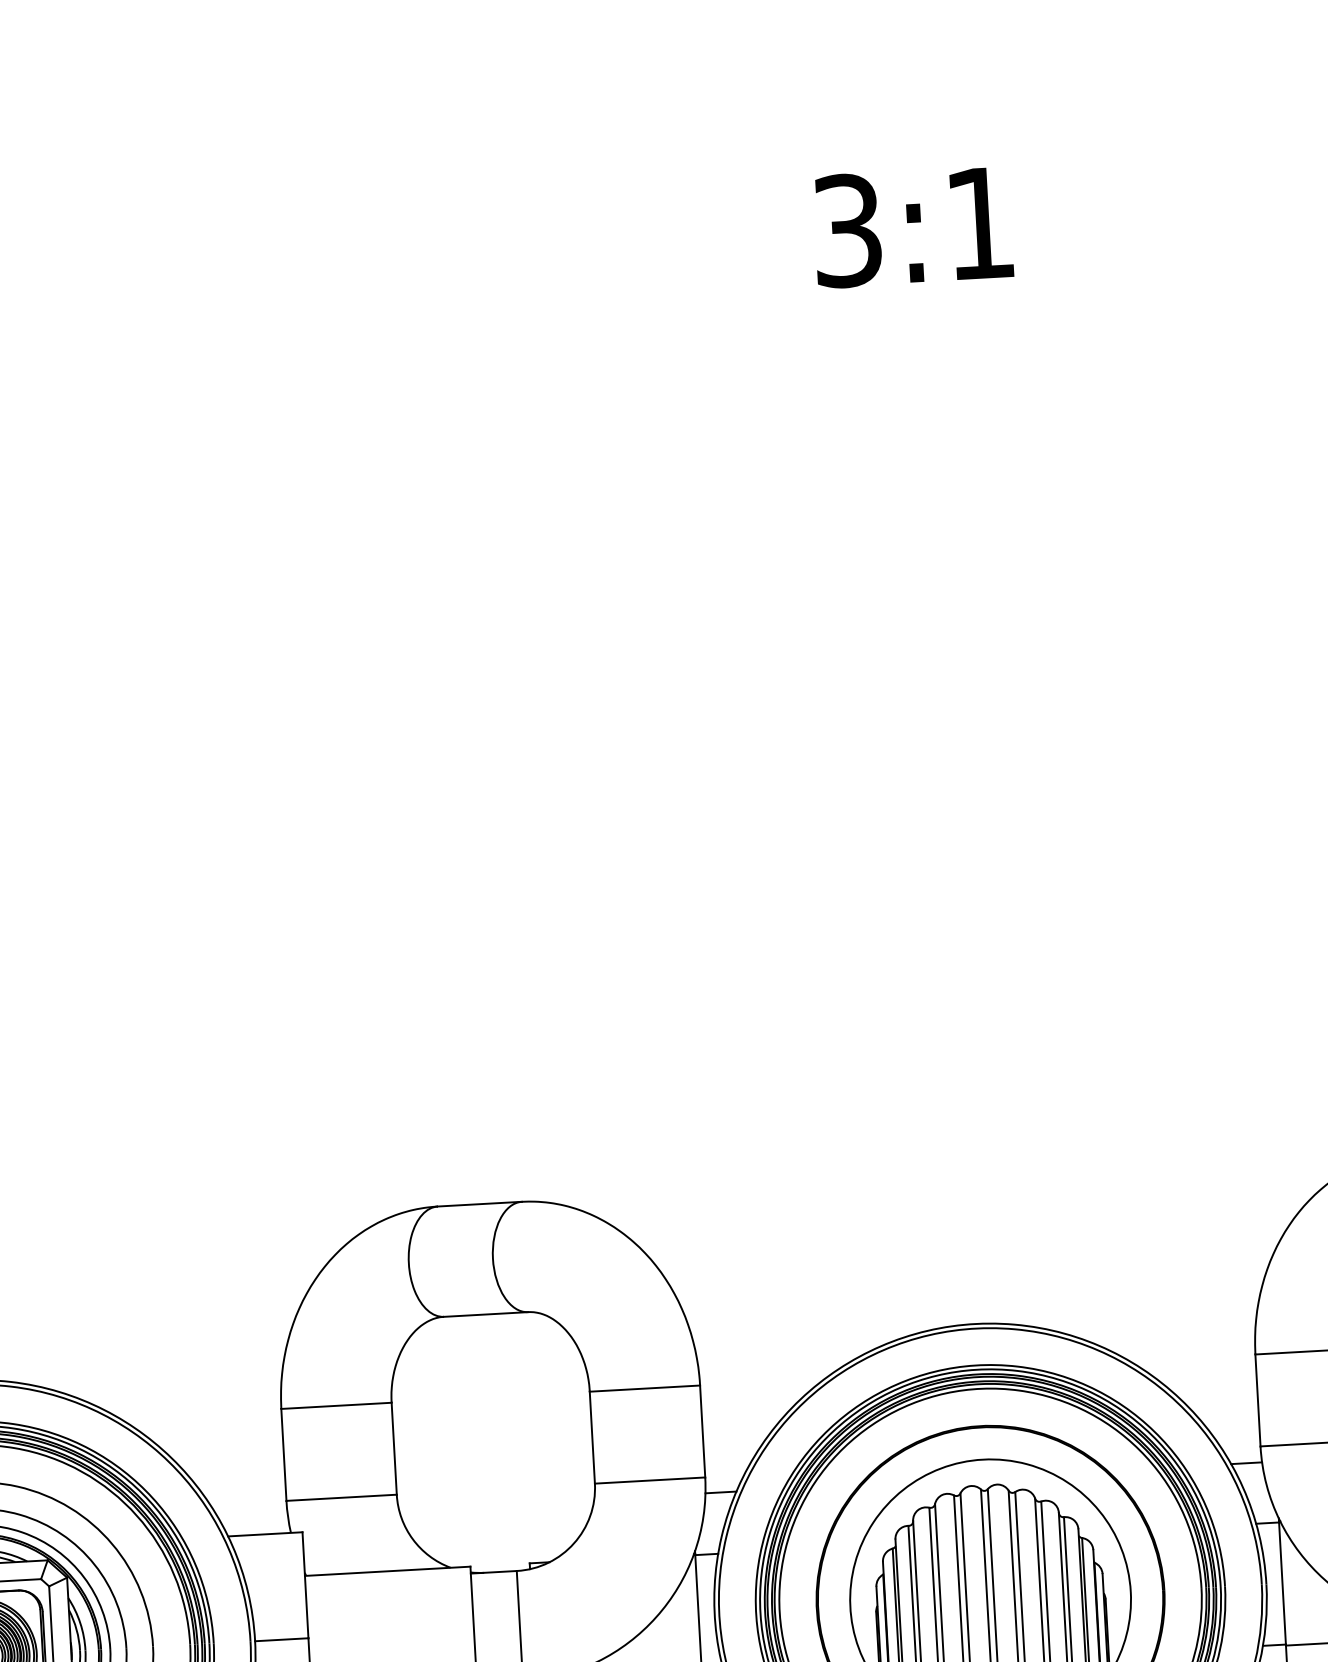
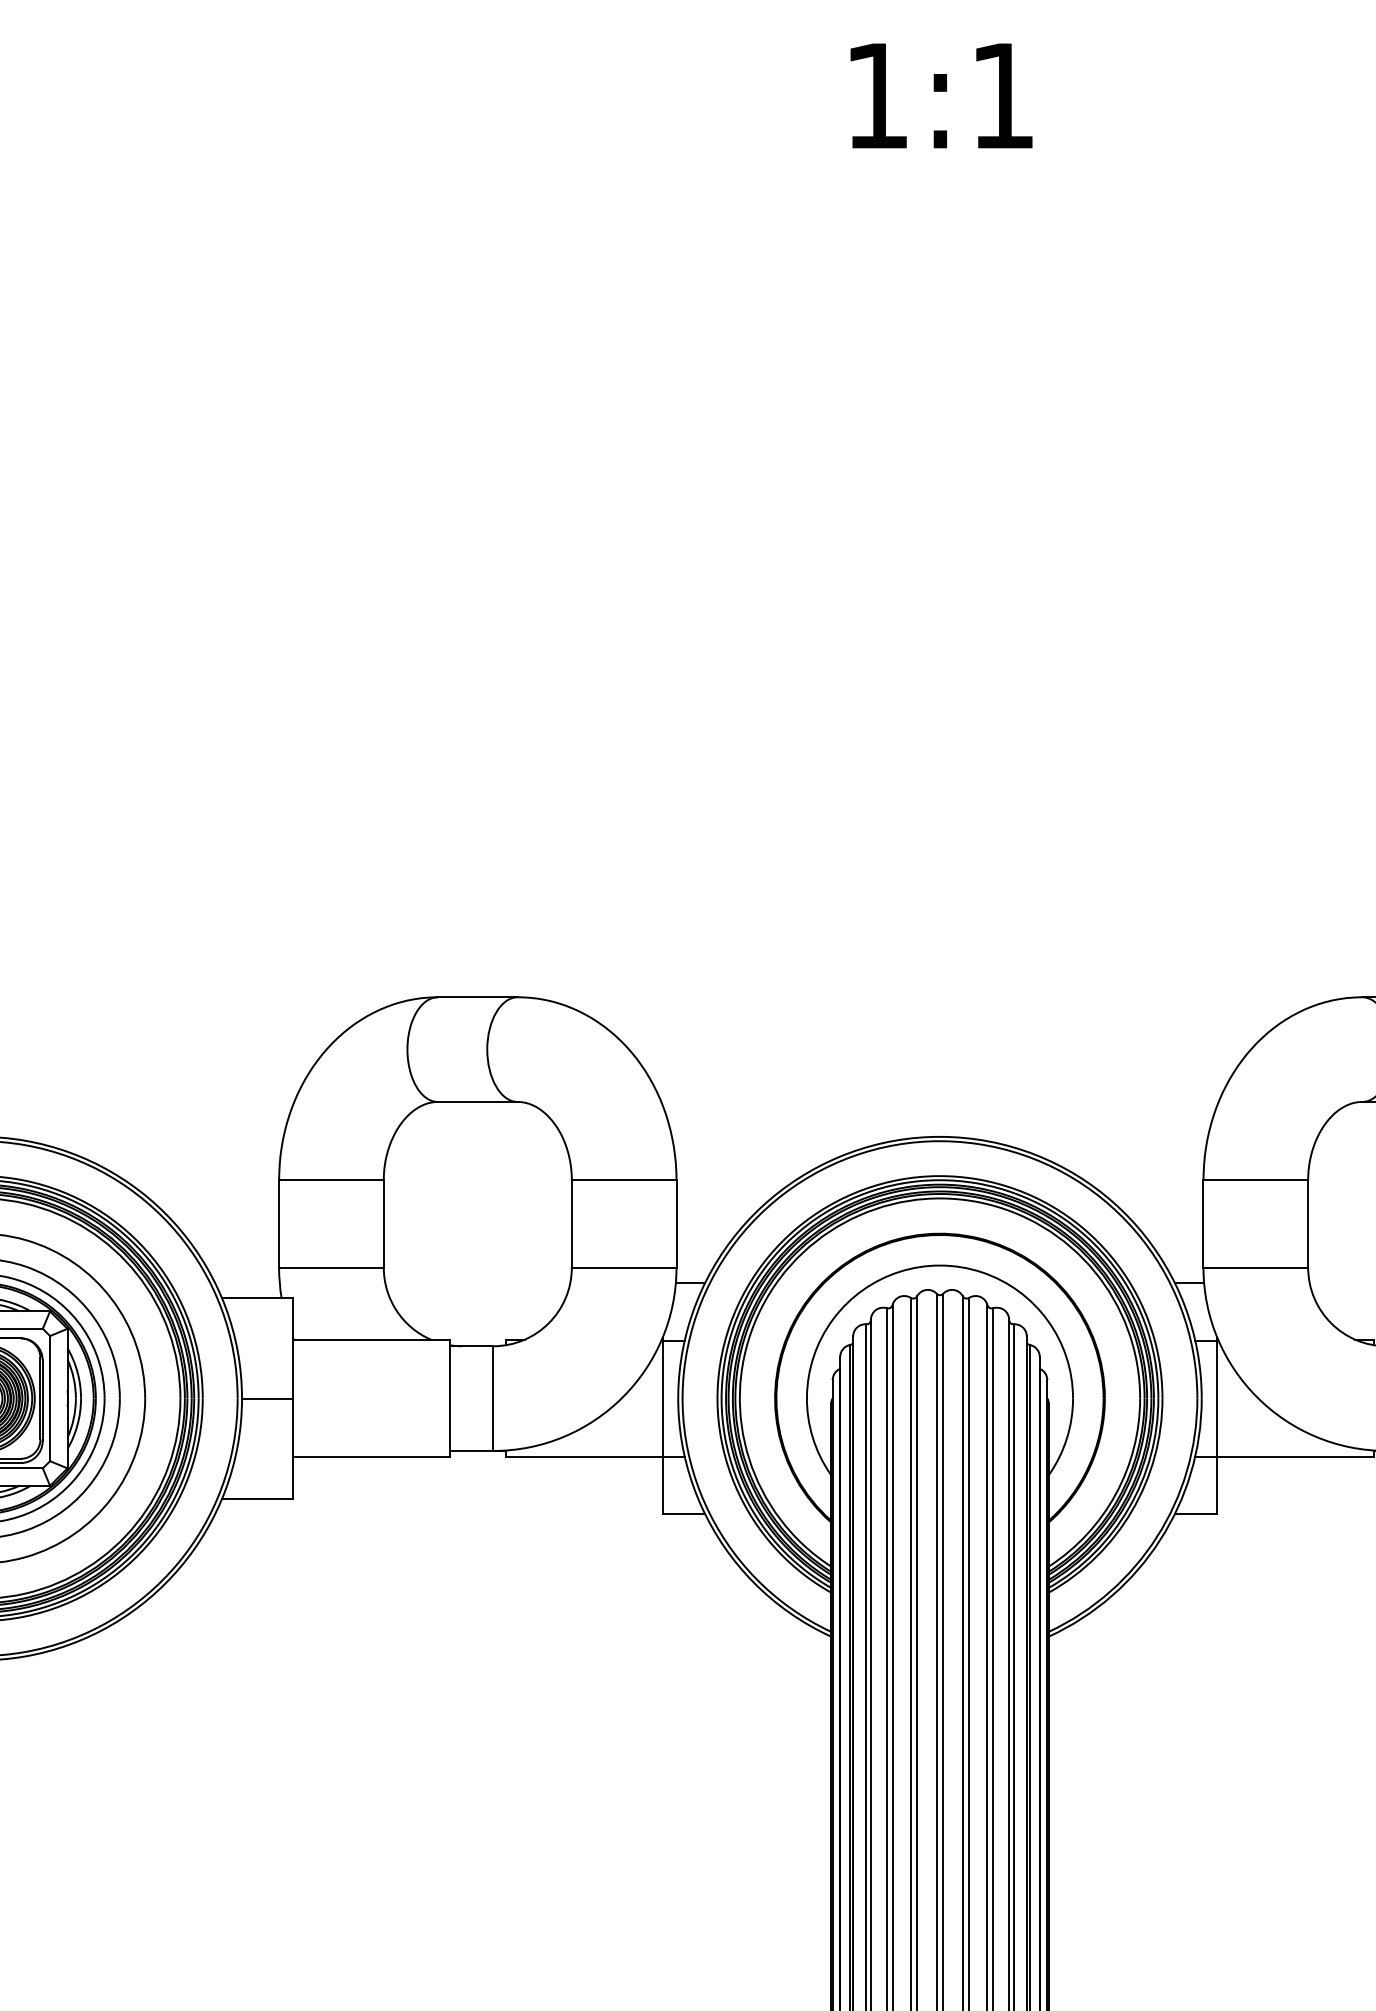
text: (847, 230) -> (877, 95), 3:1 -> 1:1

